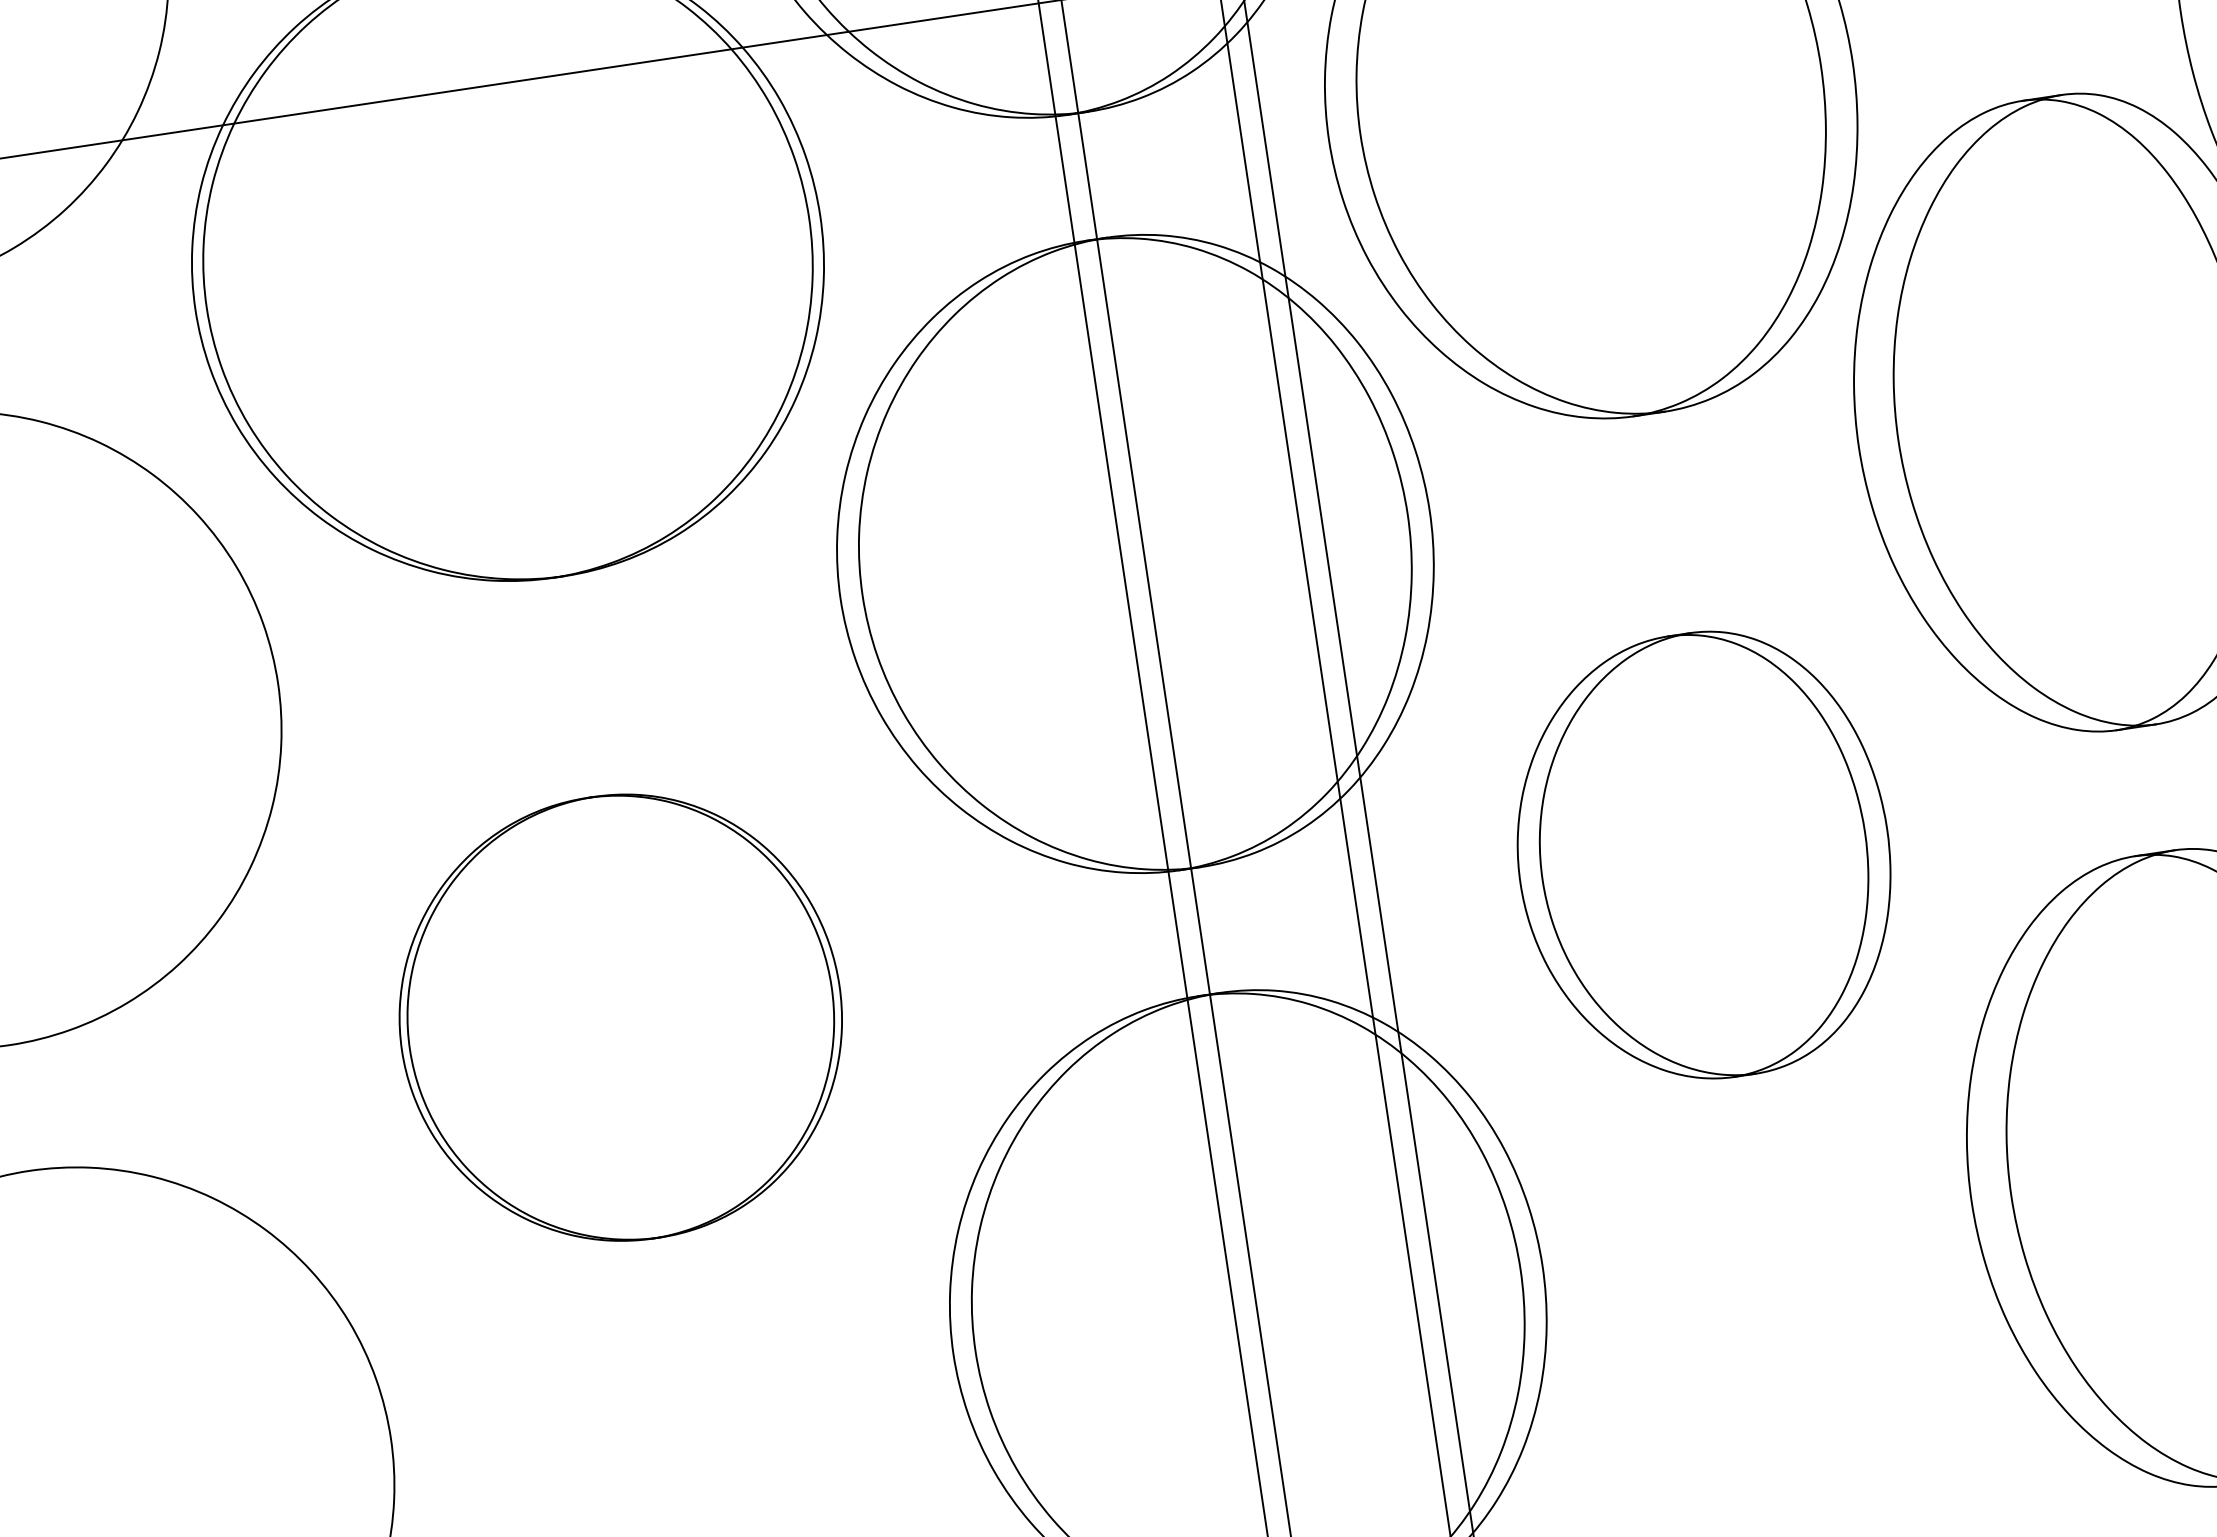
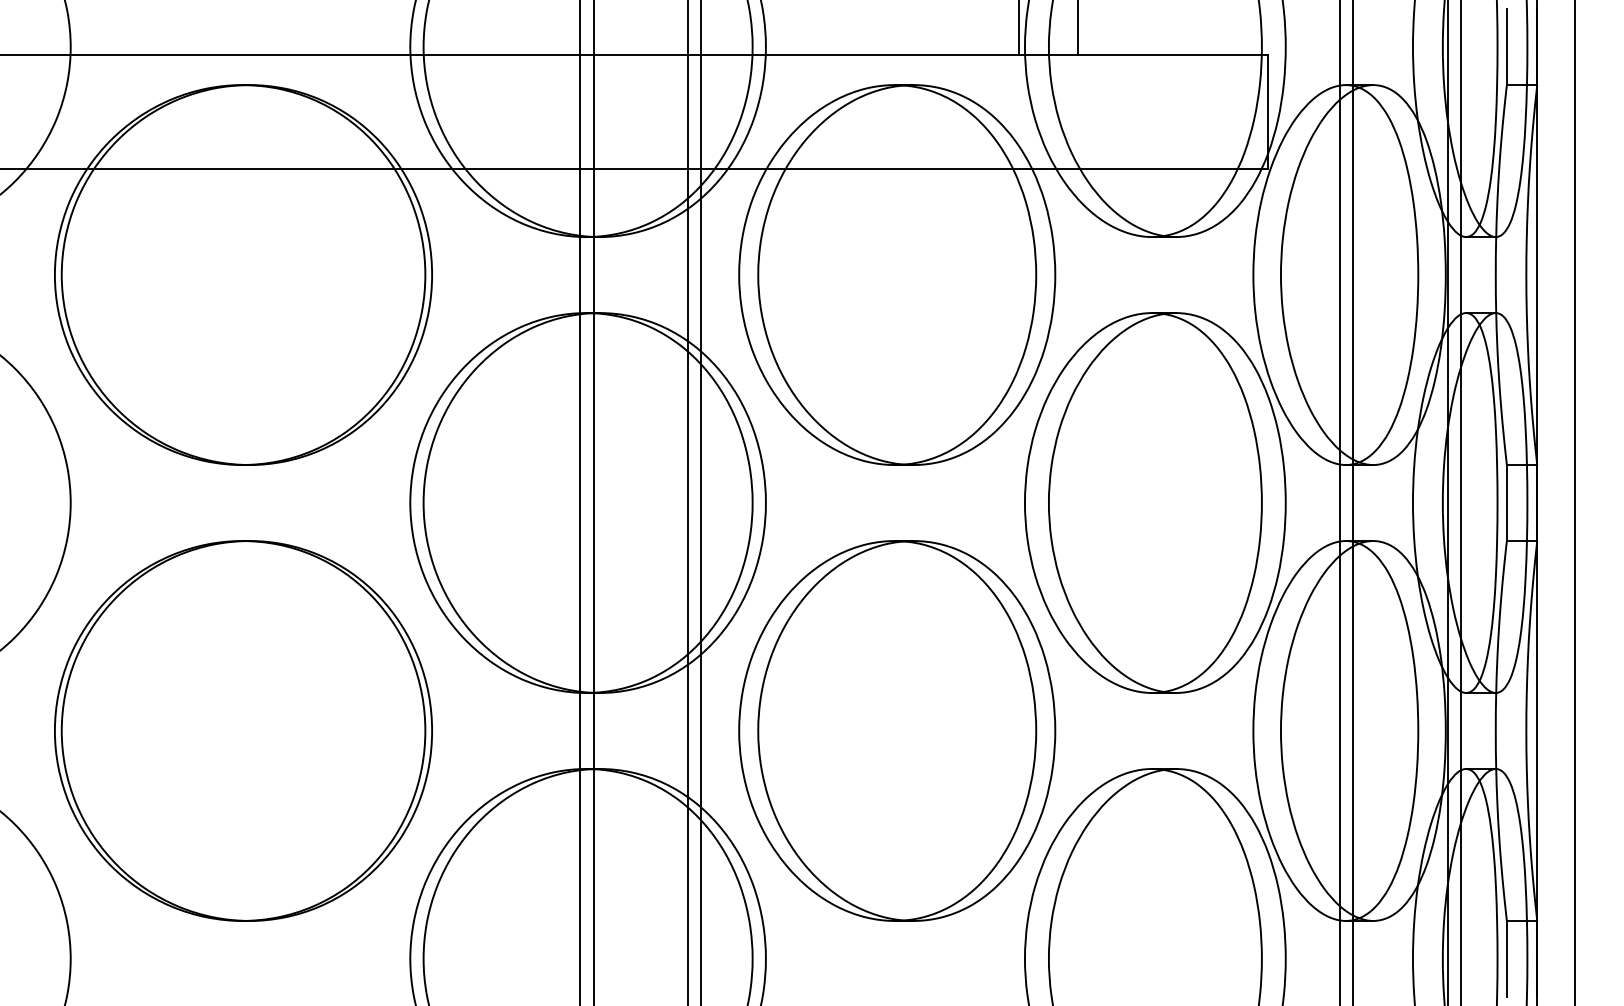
part: (1704, 855) -> (897, 730), size x1.43
part: (620, 1017) -> (243, 730), size x1.43

